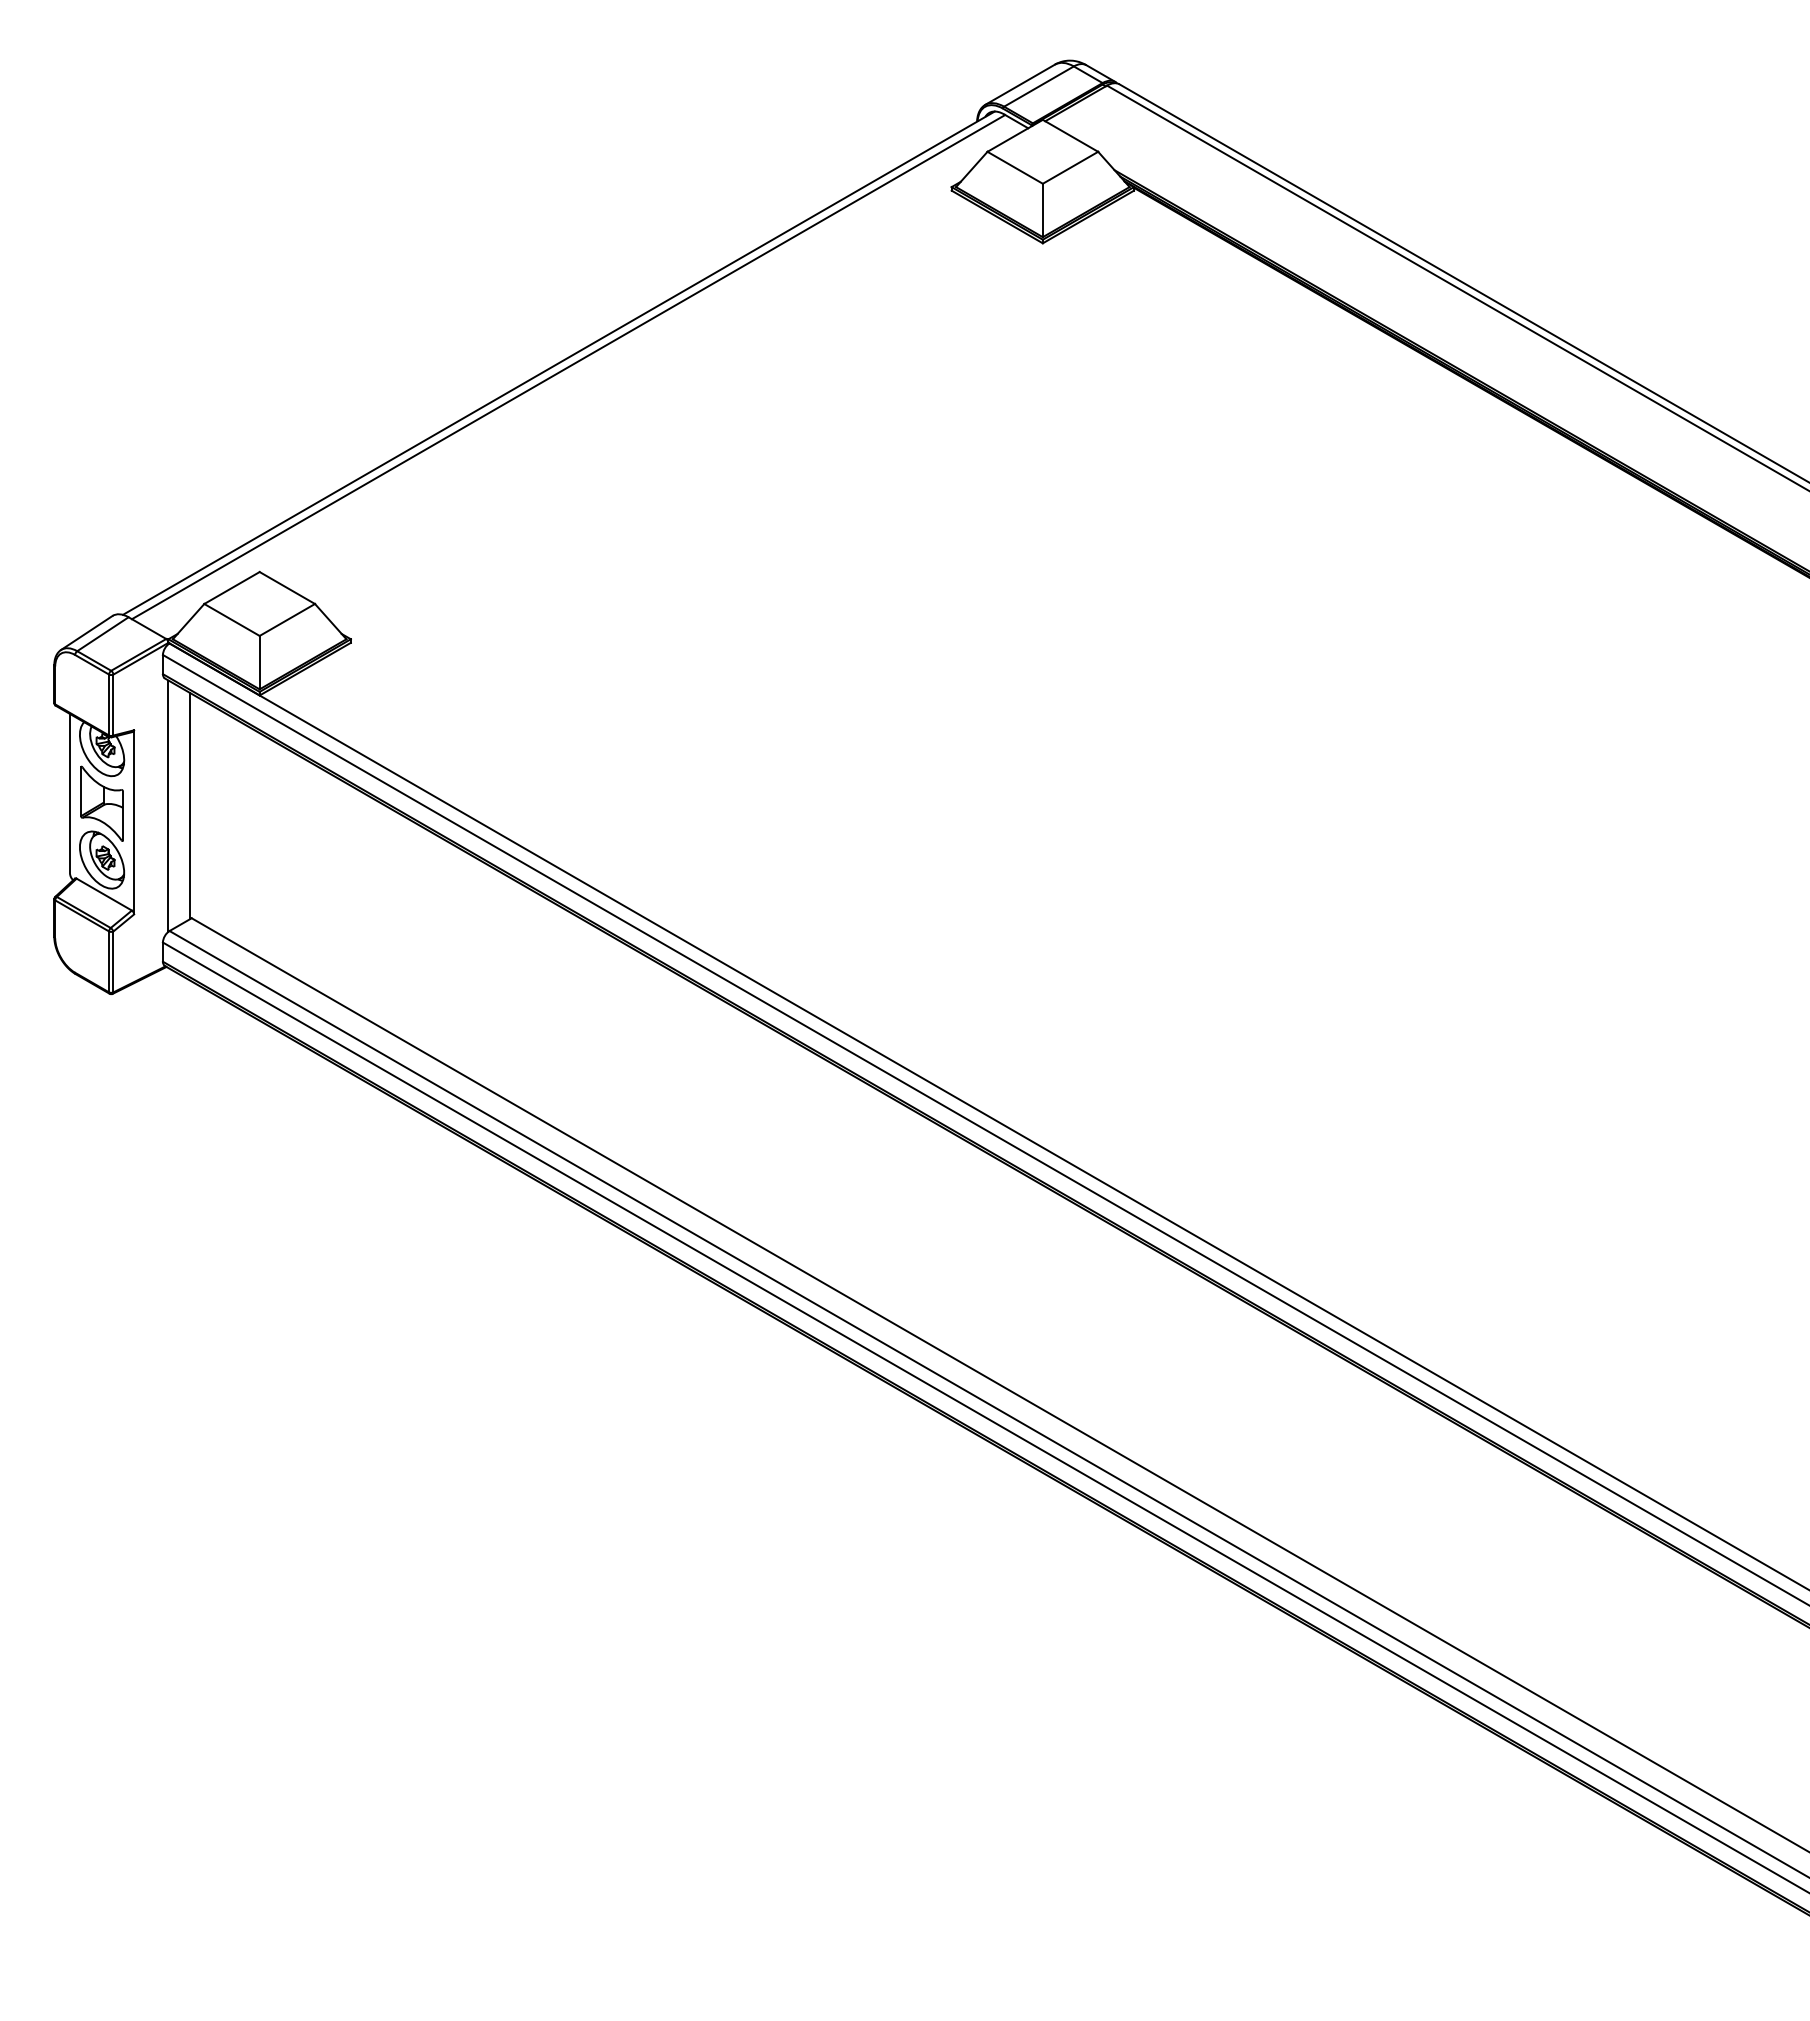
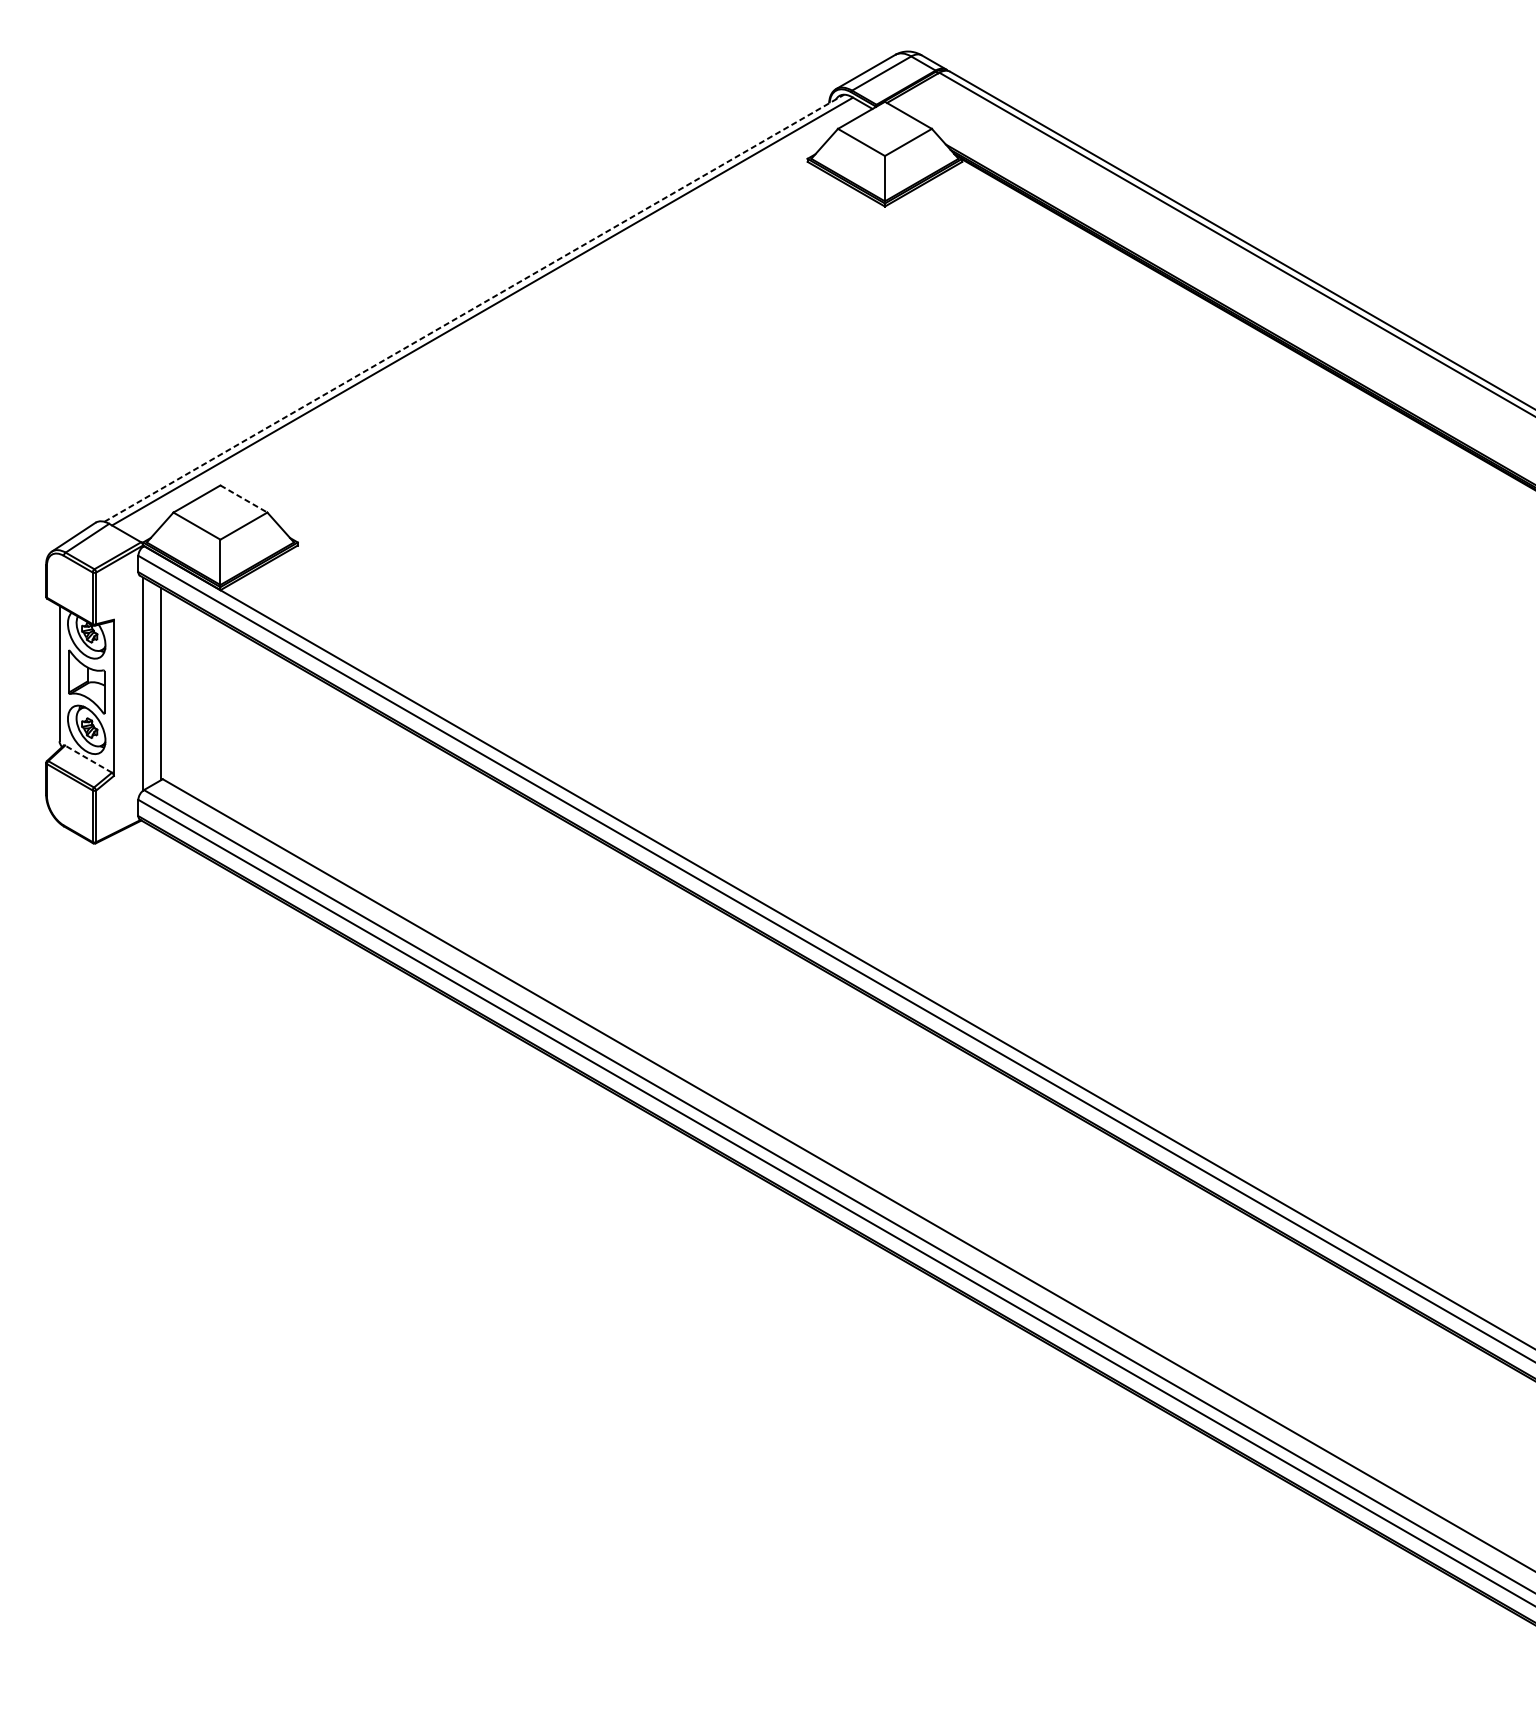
line: (559, 362) -> (474, 307), solid -> dashed
line: (287, 588) -> (244, 499), solid -> dashed
line: (104, 894) -> (88, 759), solid -> dashed

